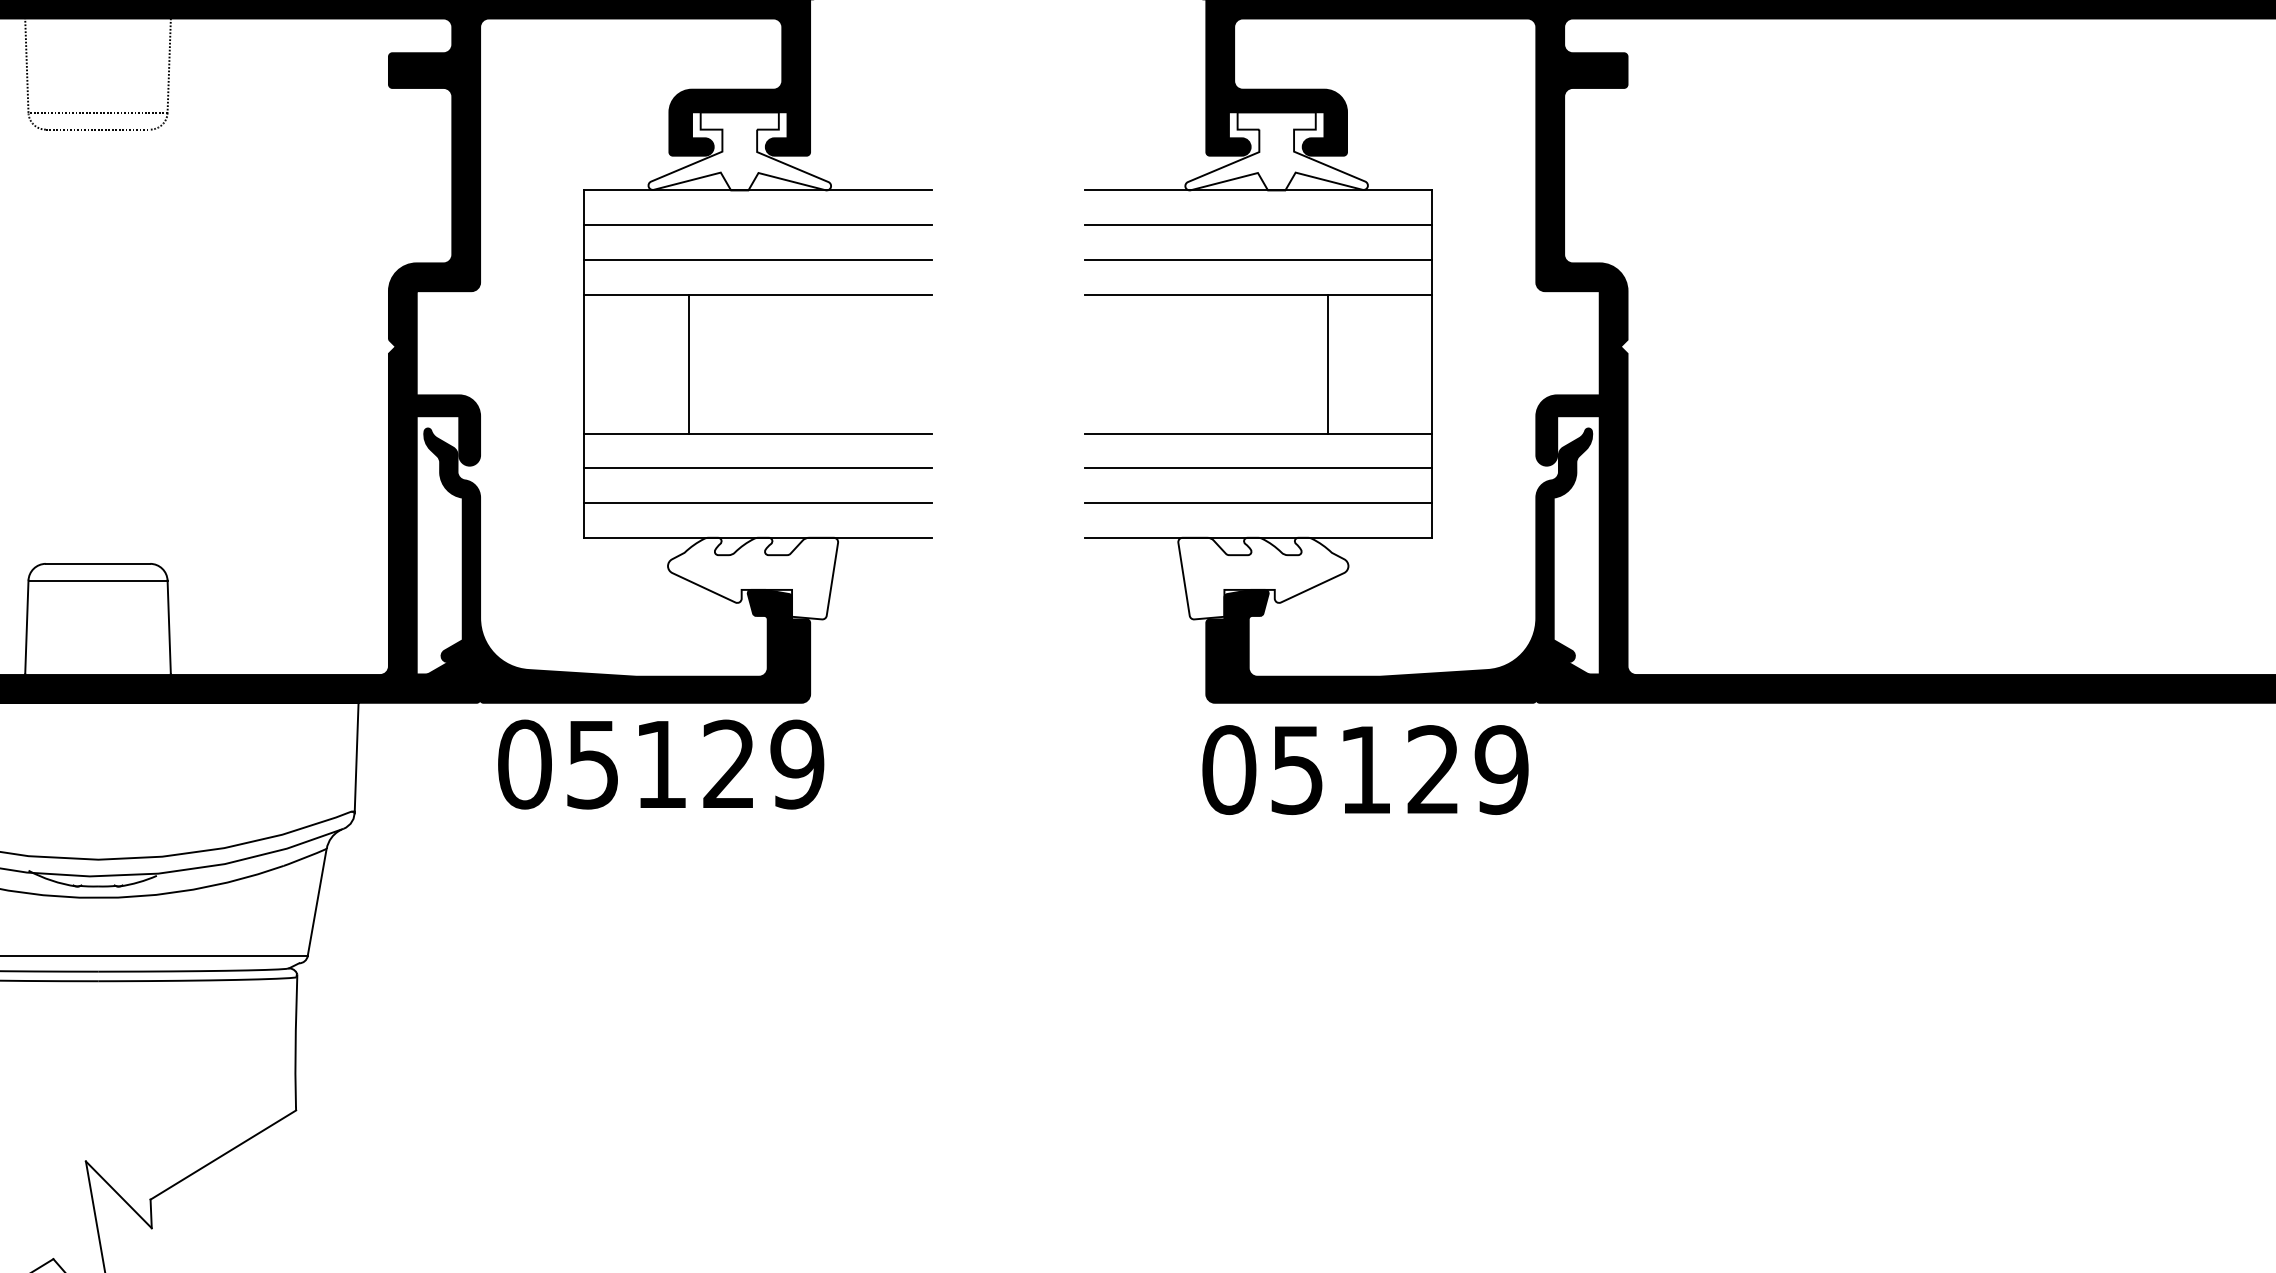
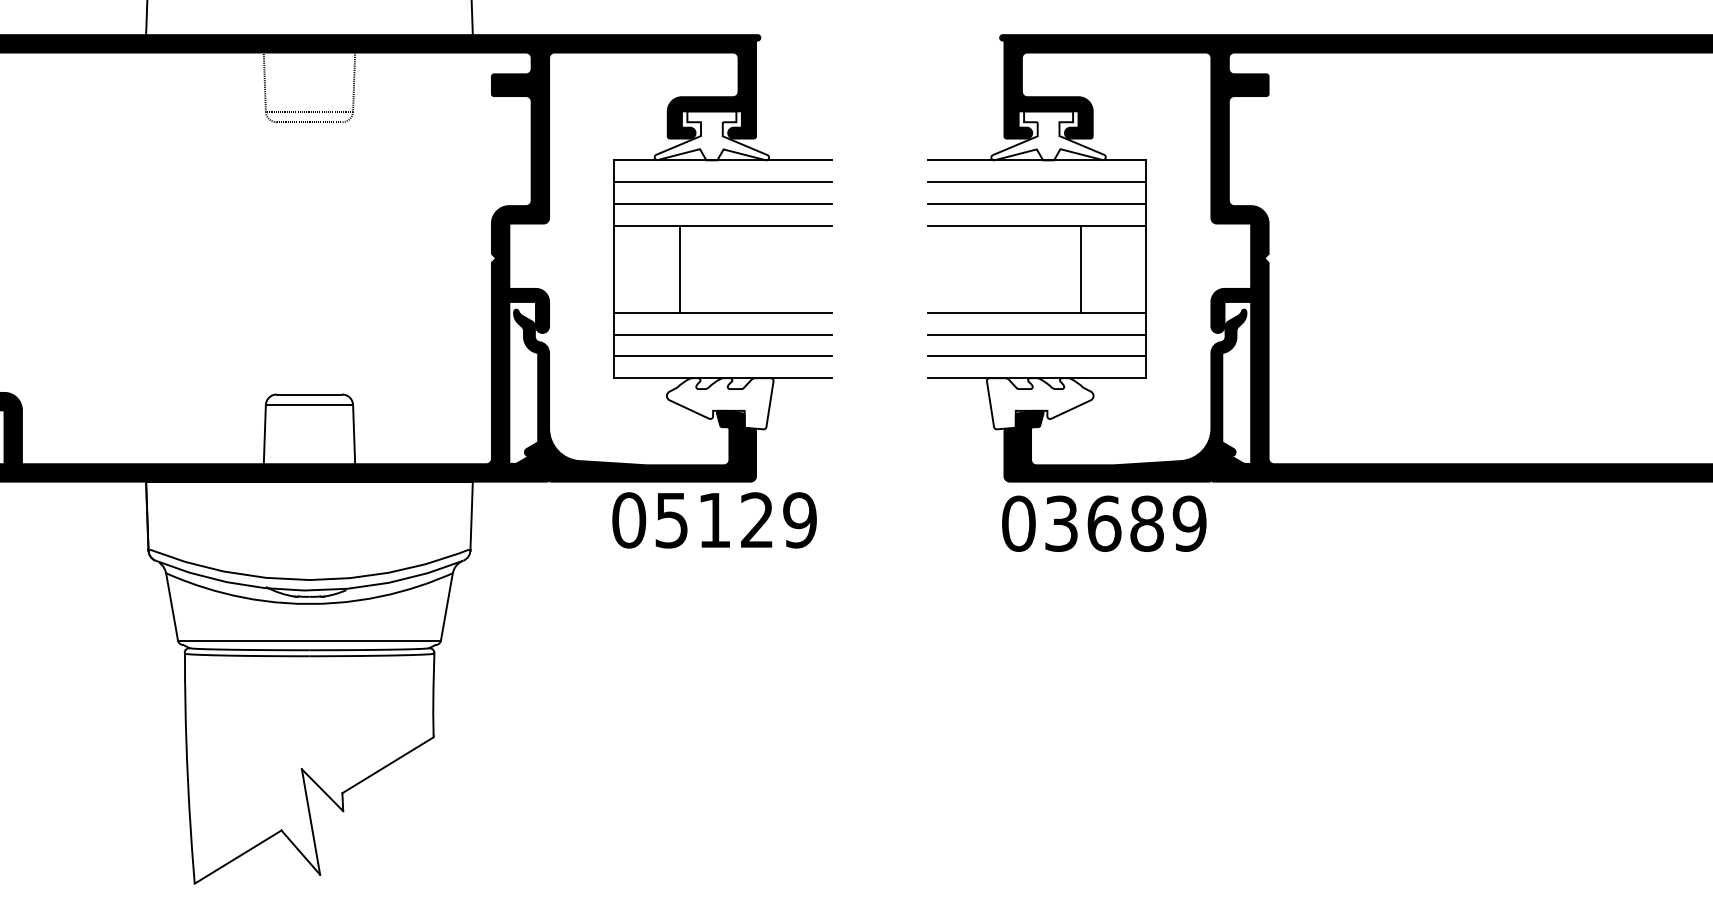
text: (660, 764) -> (714, 520), moved
text: (1365, 769) -> (1104, 523), 05129 -> 03689

